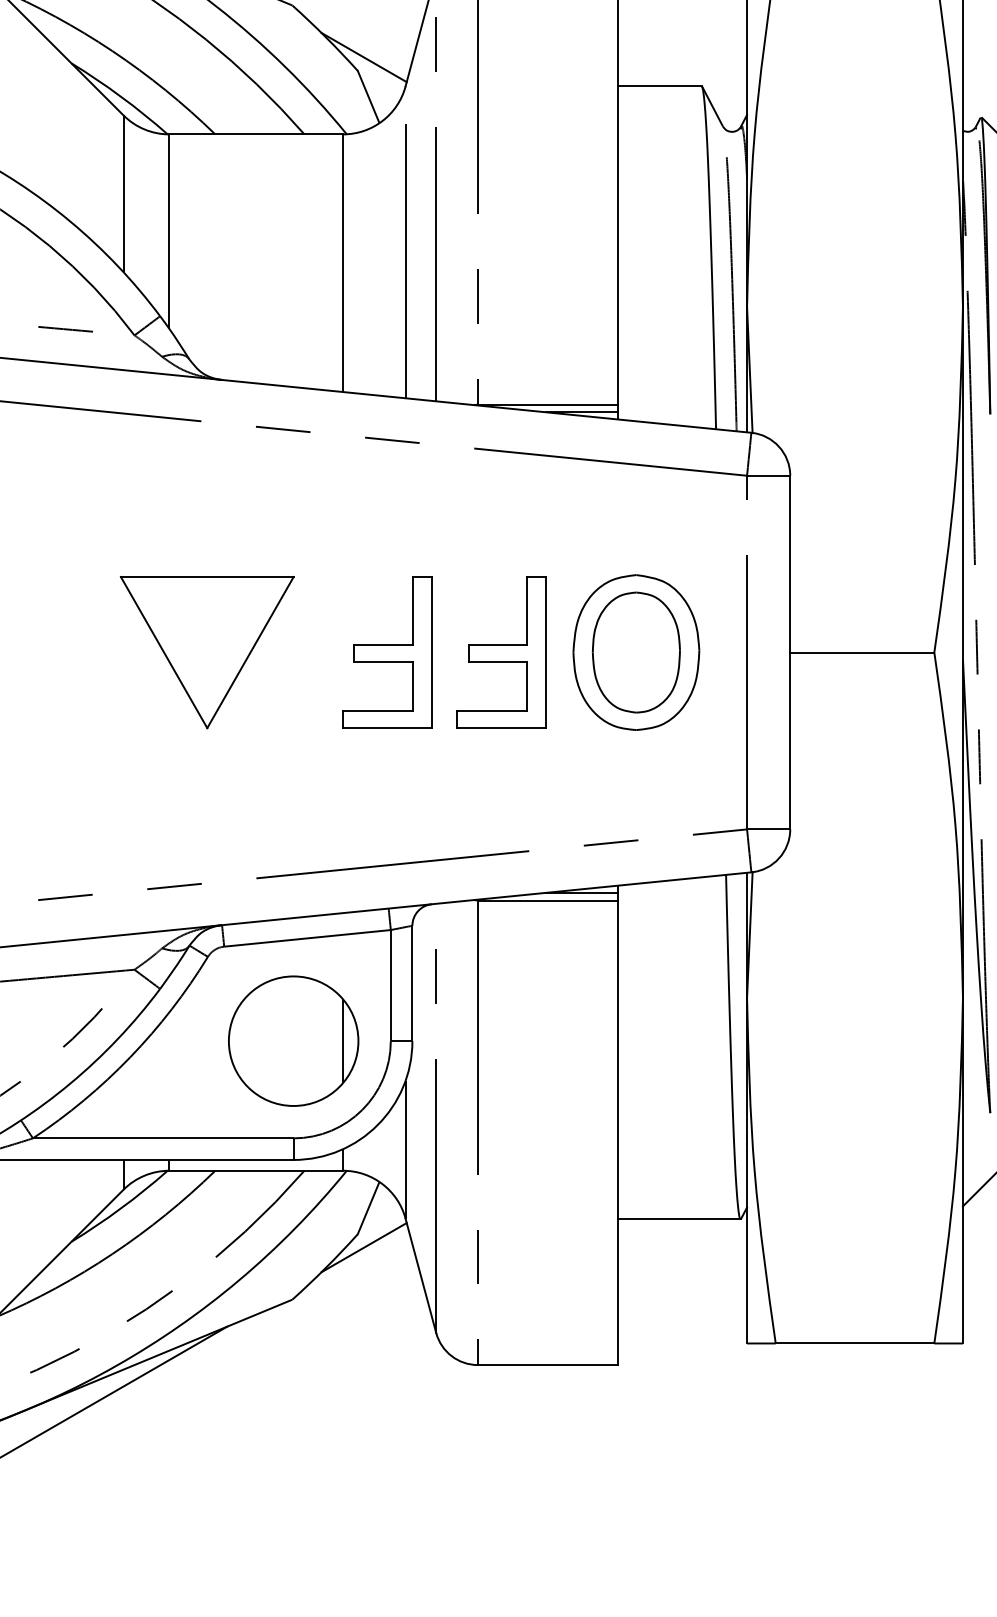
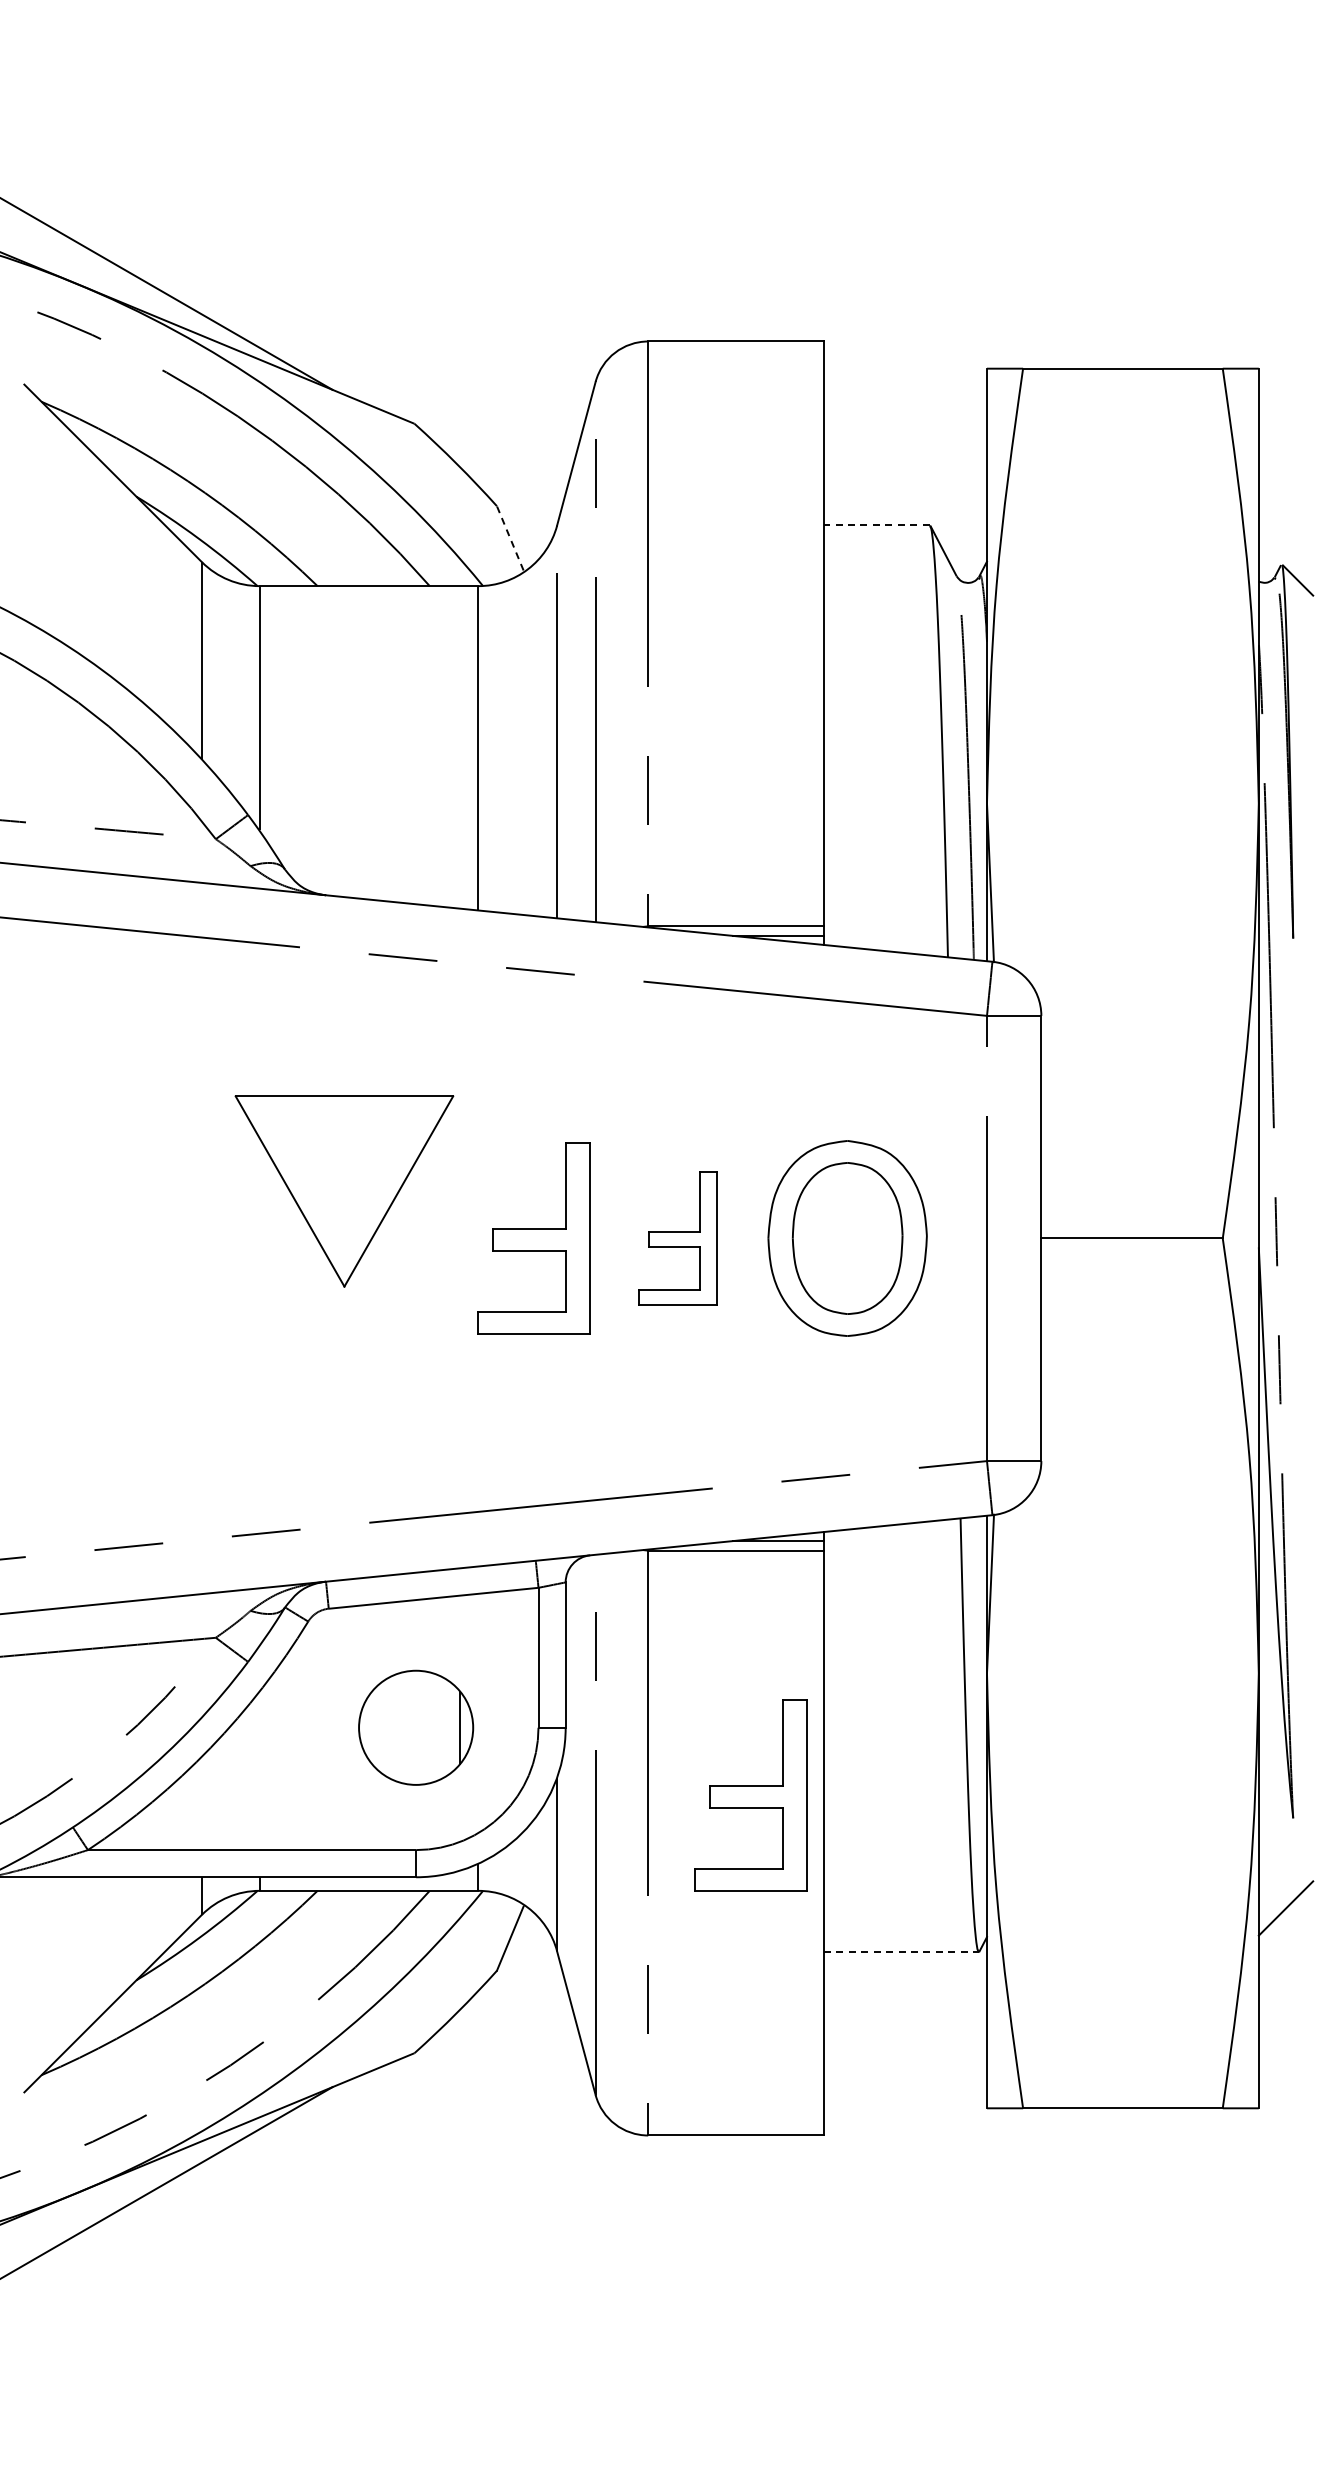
line: (363, 57) -> (504, 489), removed
line: (659, 85) -> (876, 524), solid -> dashed
line: (368, 96) -> (510, 538), solid -> dashed
part: (207, 652) -> (344, 1191), moved
part: (501, 652) -> (677, 1238), size x0.7
part: (293, 1040) -> (415, 1727), size x0.7
part: (559, 1095) -> (750, 1795), added
line: (679, 1219) -> (901, 1952), solid -> dashed
line: (363, 1247) -> (504, 1987), removed

